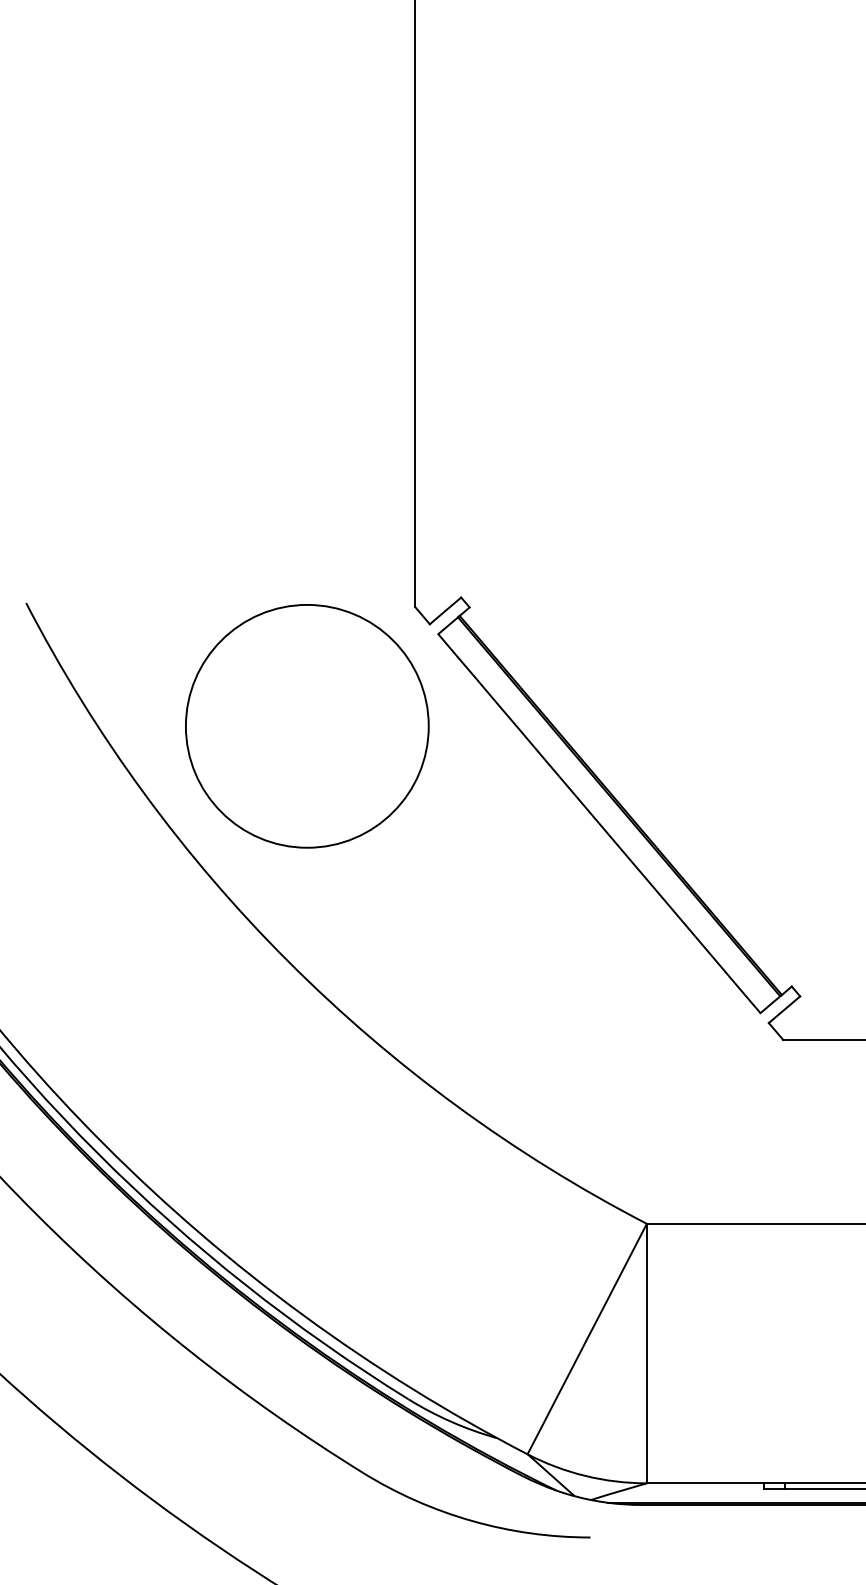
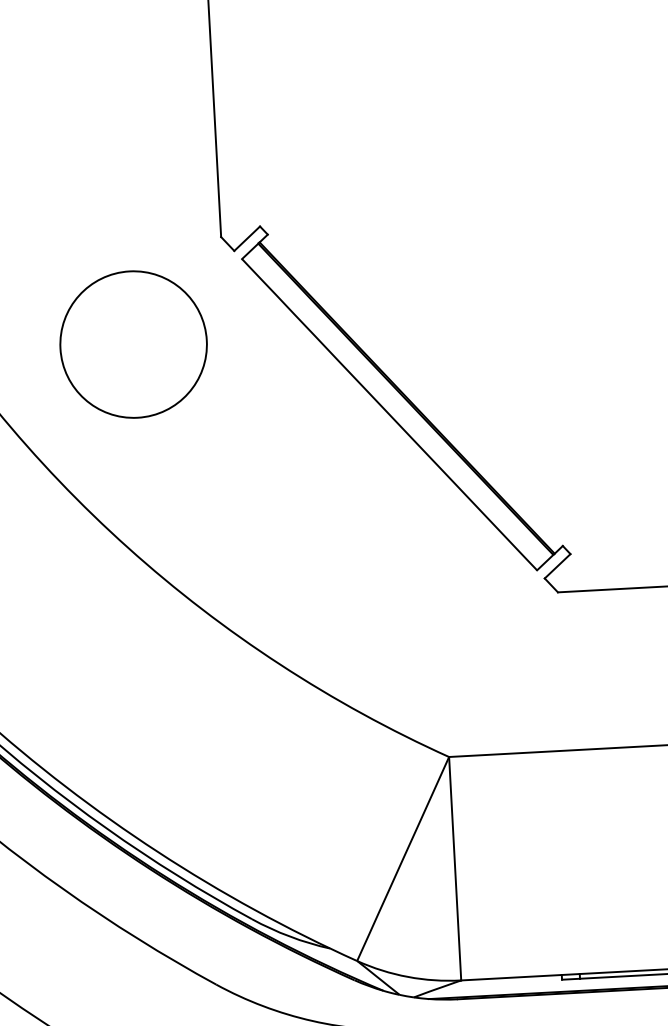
circle: (307, 726) -> (133, 344), size x0.7

